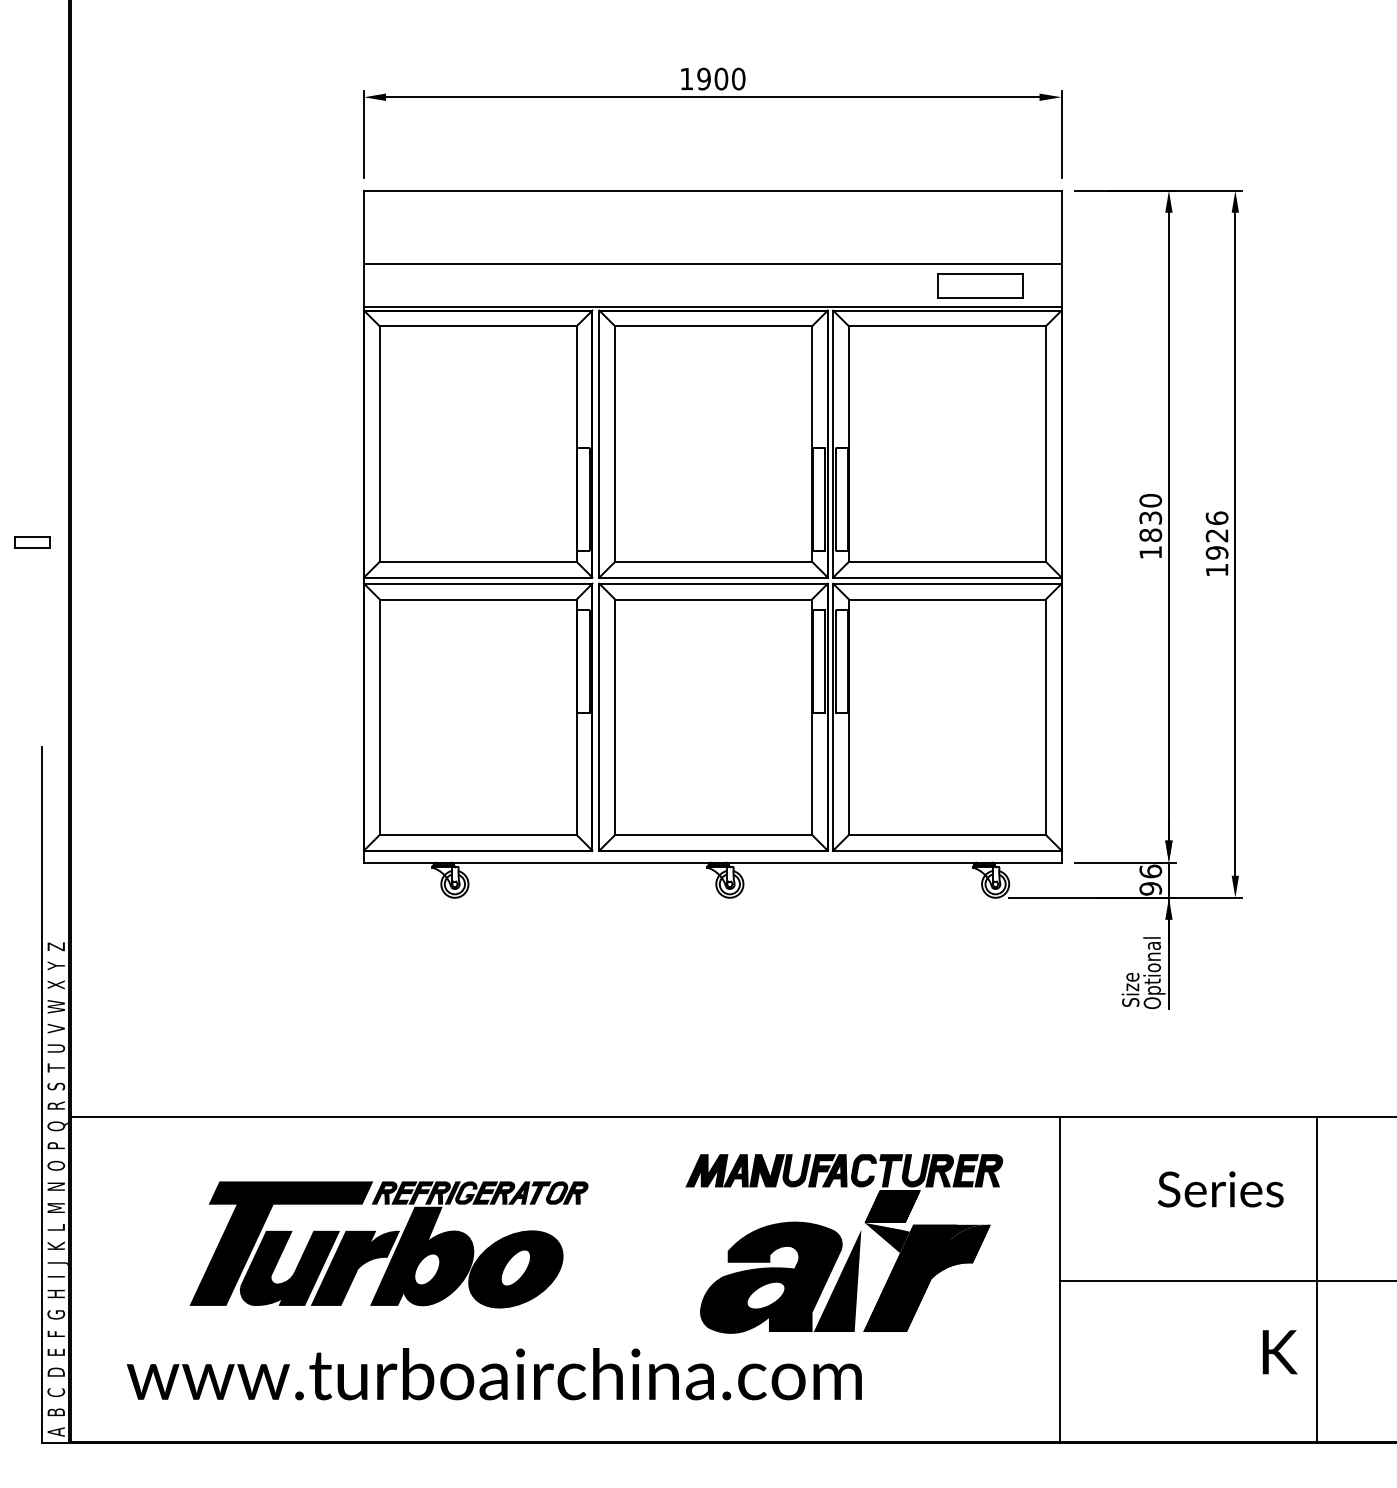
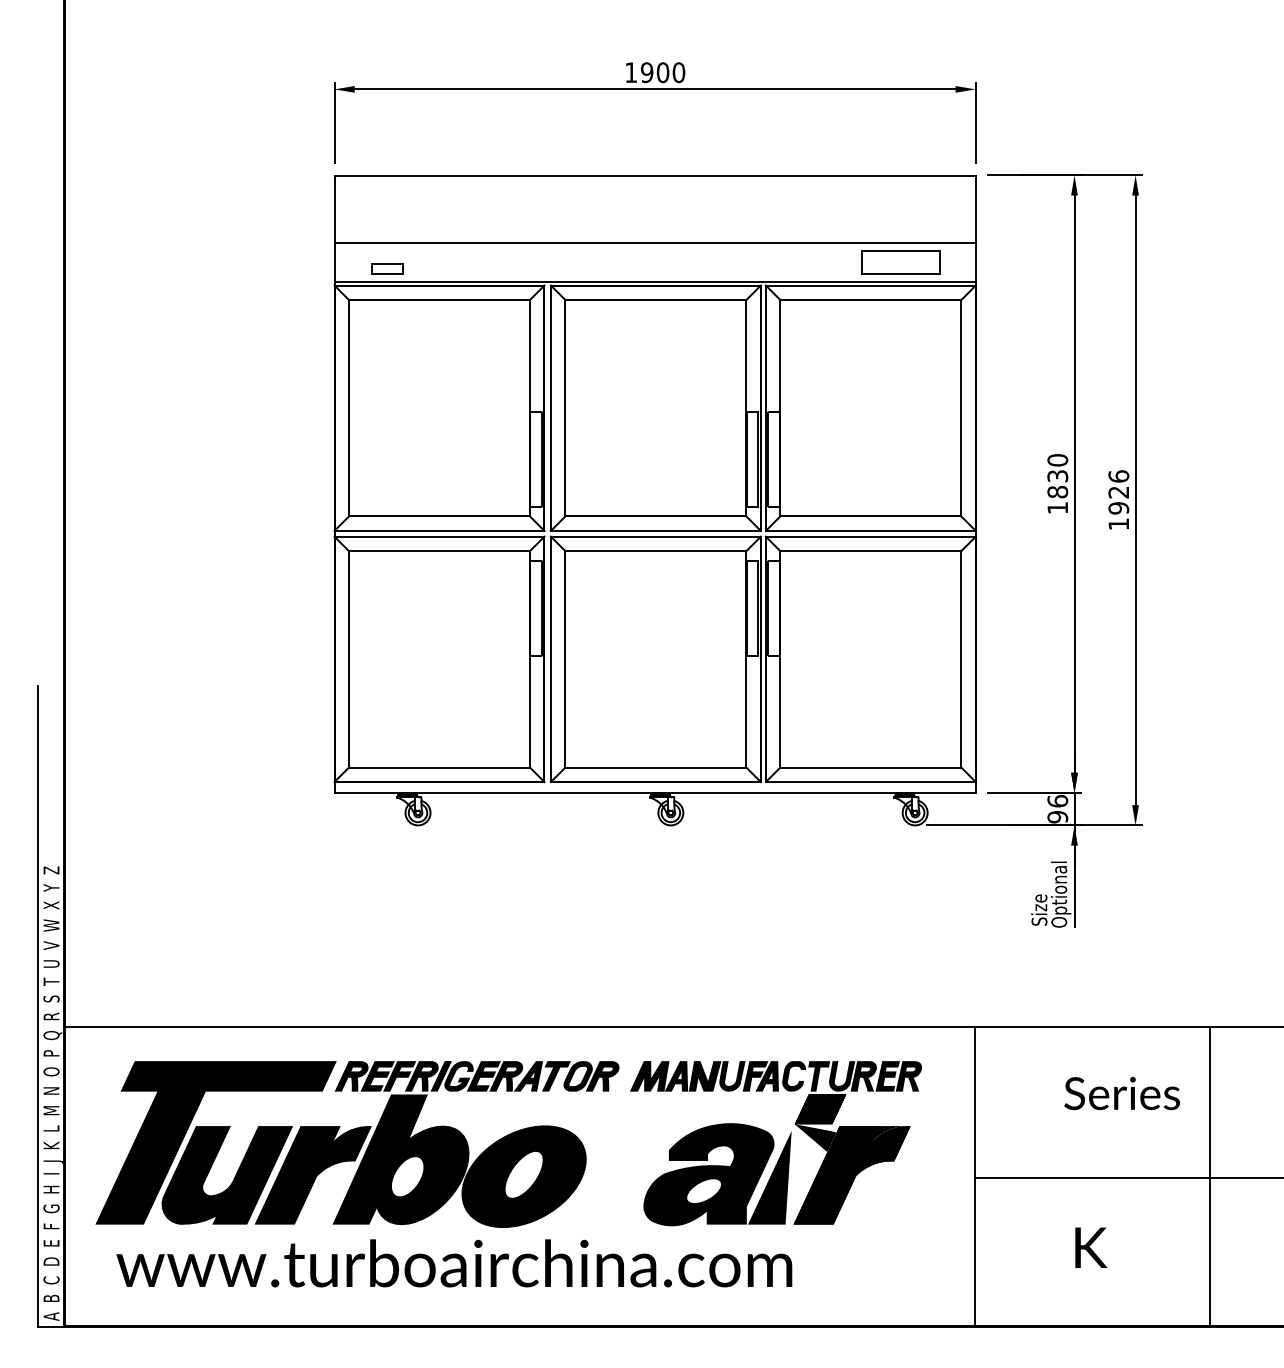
part: (32, 542) -> (387, 268), moved
part: (388, 1244) -> (356, 1144), size x1.43
text: (1279, 1352) -> (1090, 1248), moved

